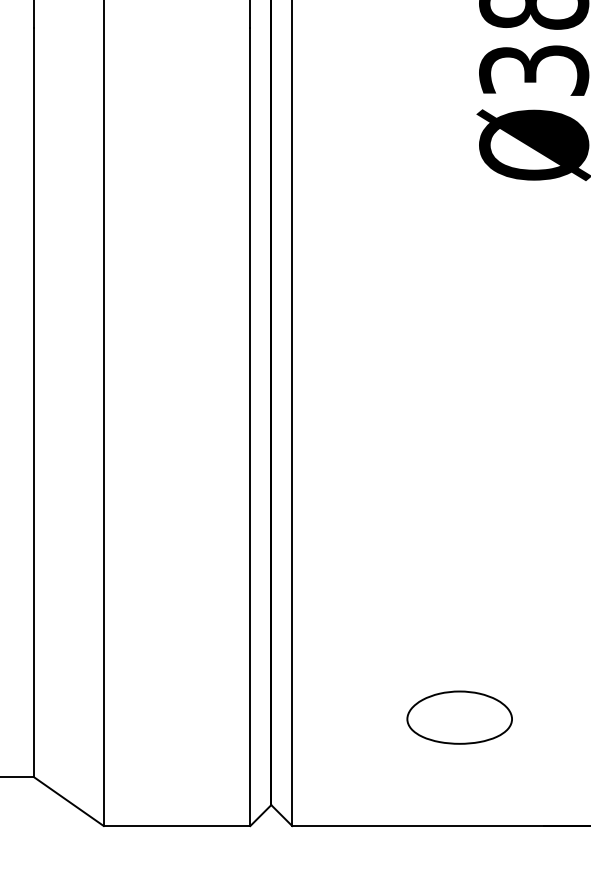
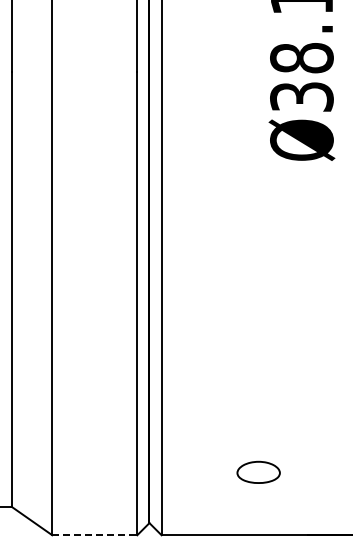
part: (459, 717) -> (258, 472), size x0.7
line: (176, 826) -> (94, 535), solid -> dashed

